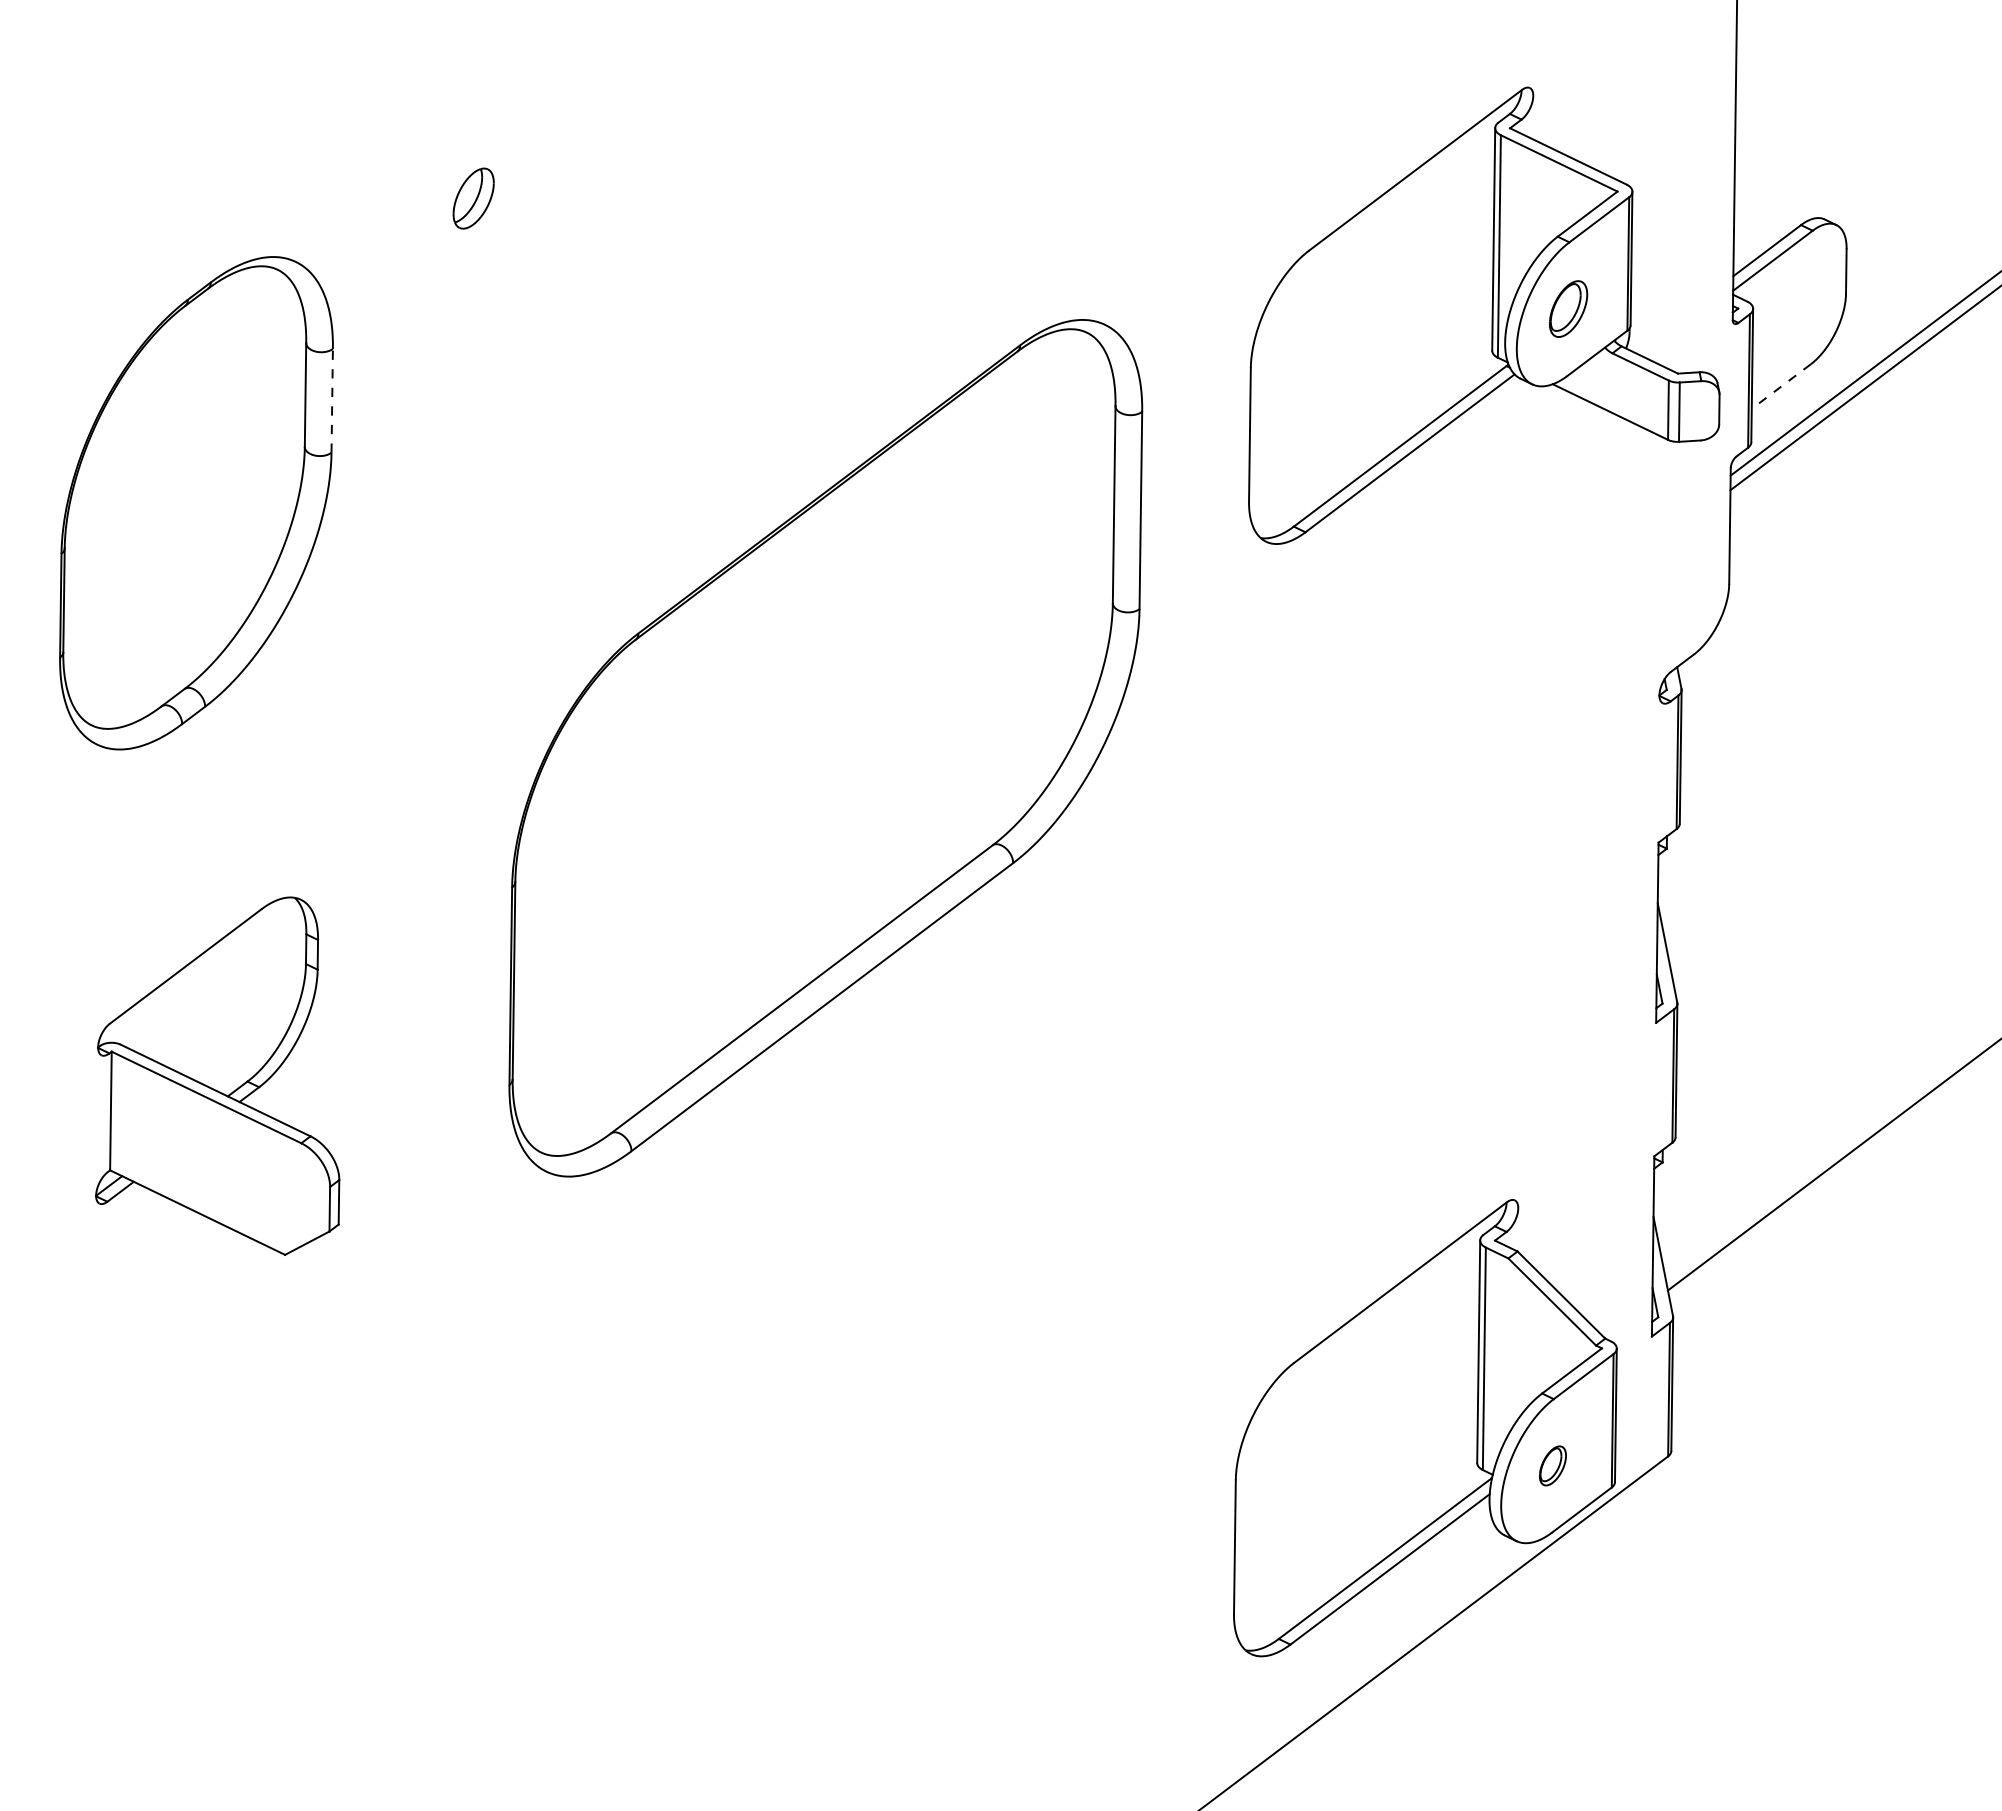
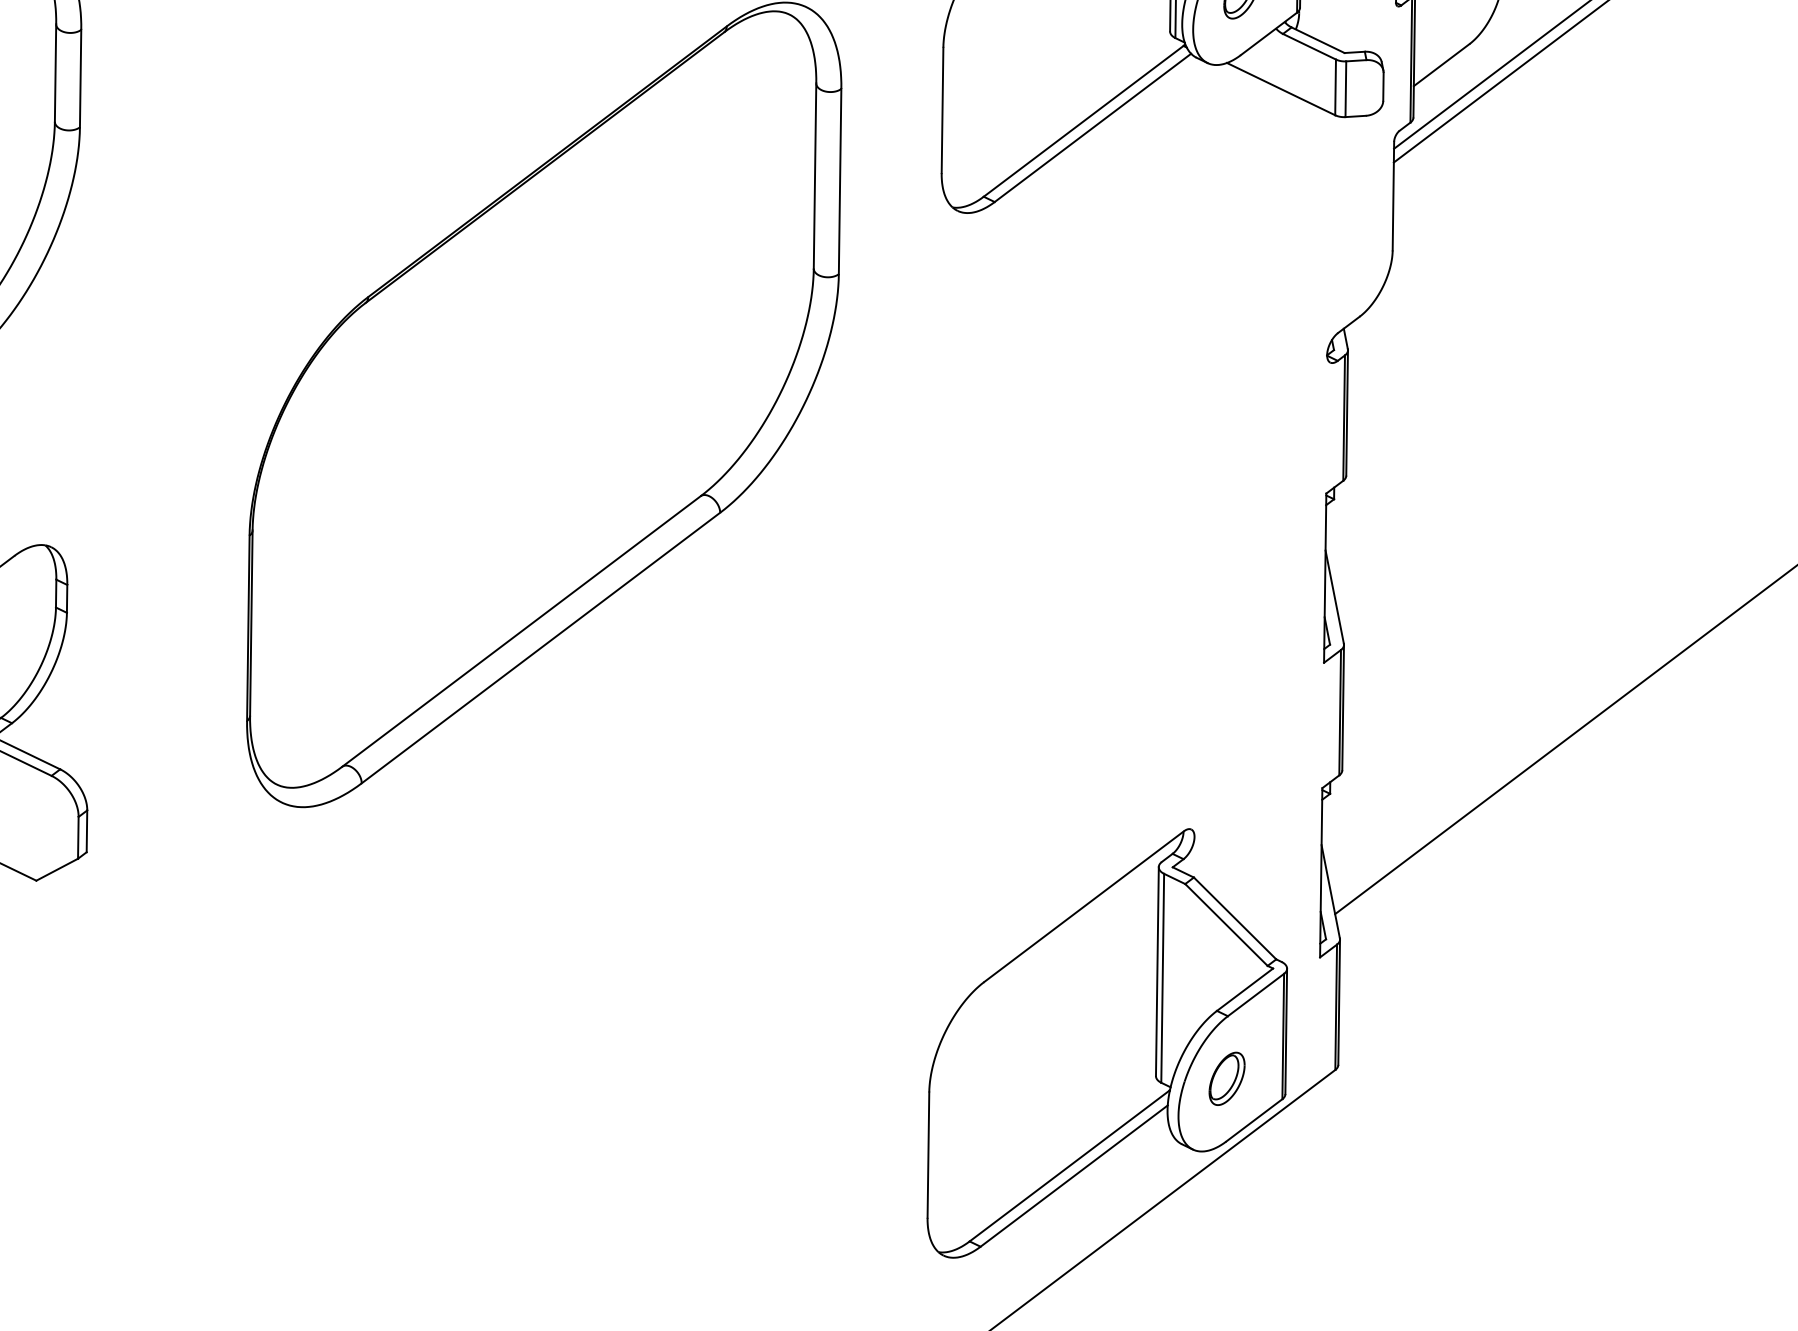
line: (1780, 386) -> (1440, 65), dashed -> solid
line: (332, 400) -> (80, 78), dashed -> solid
part: (1552, 1465) -> (1226, 1078), size x1.43

